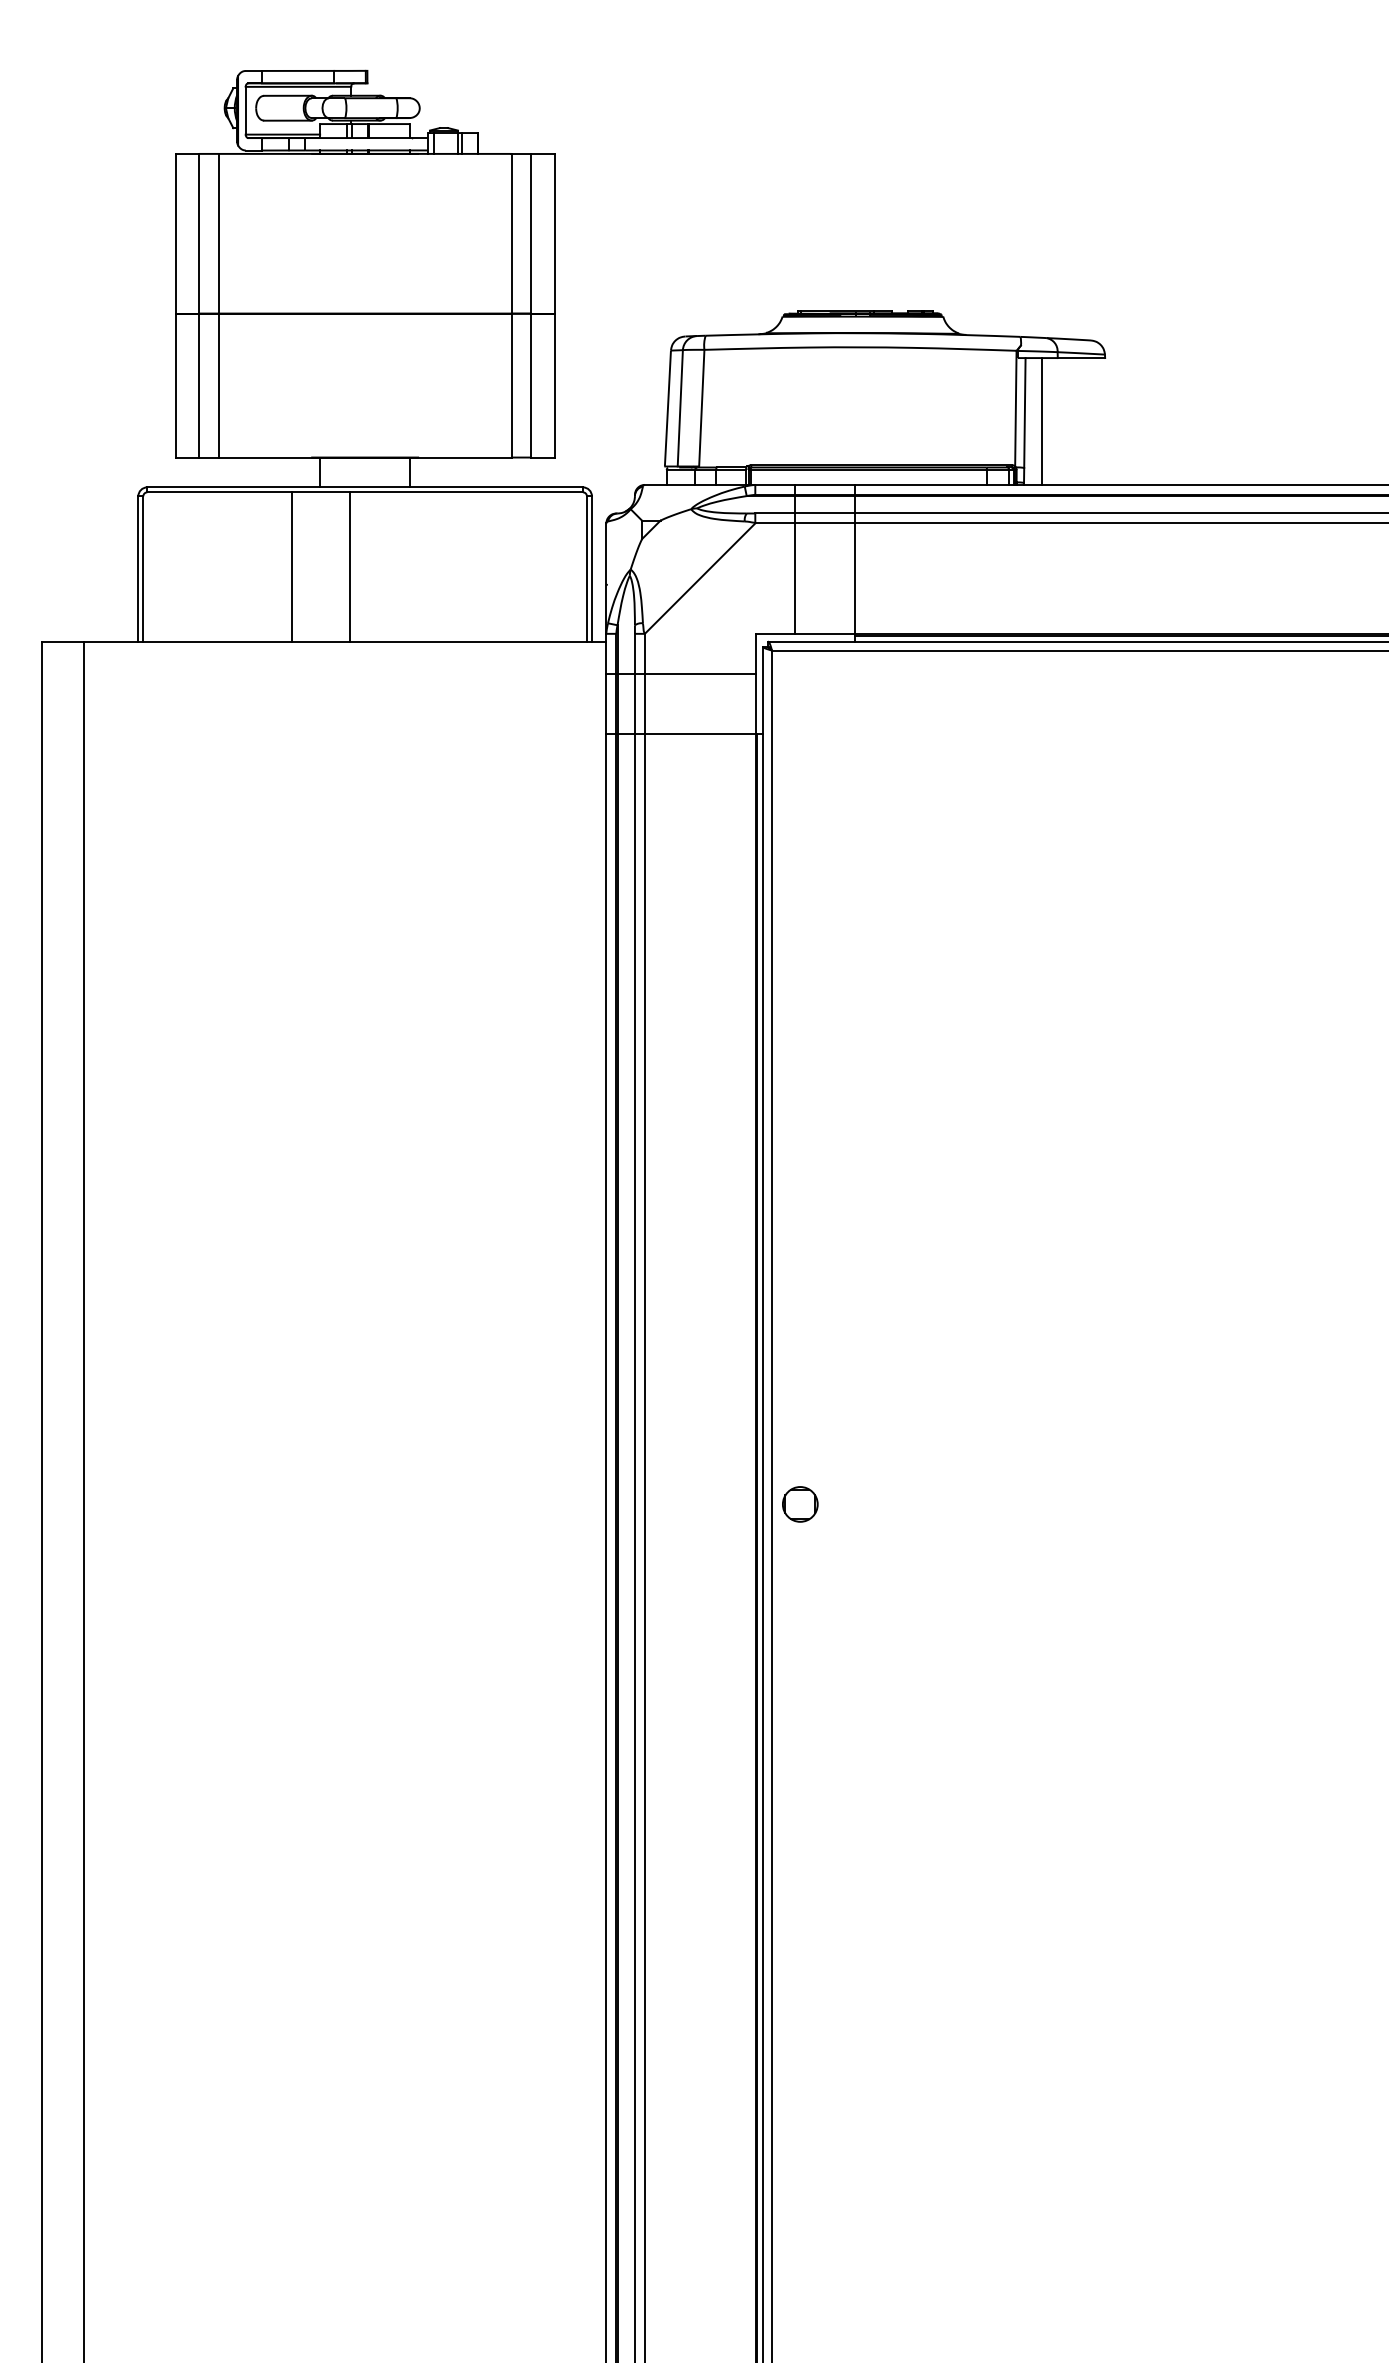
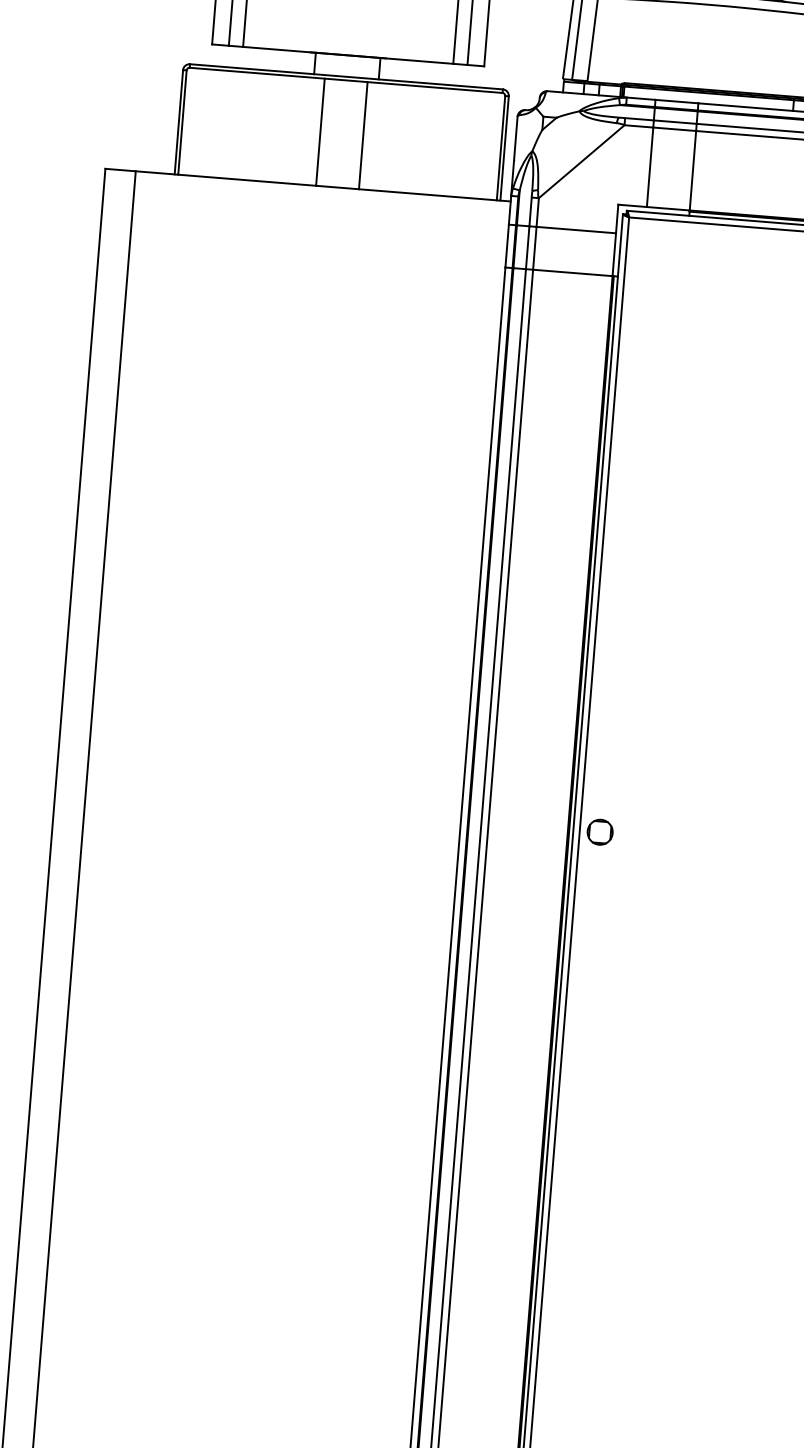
line: (292, 566) -> (320, 131), moved
line: (349, 566) -> (362, 135), moved

